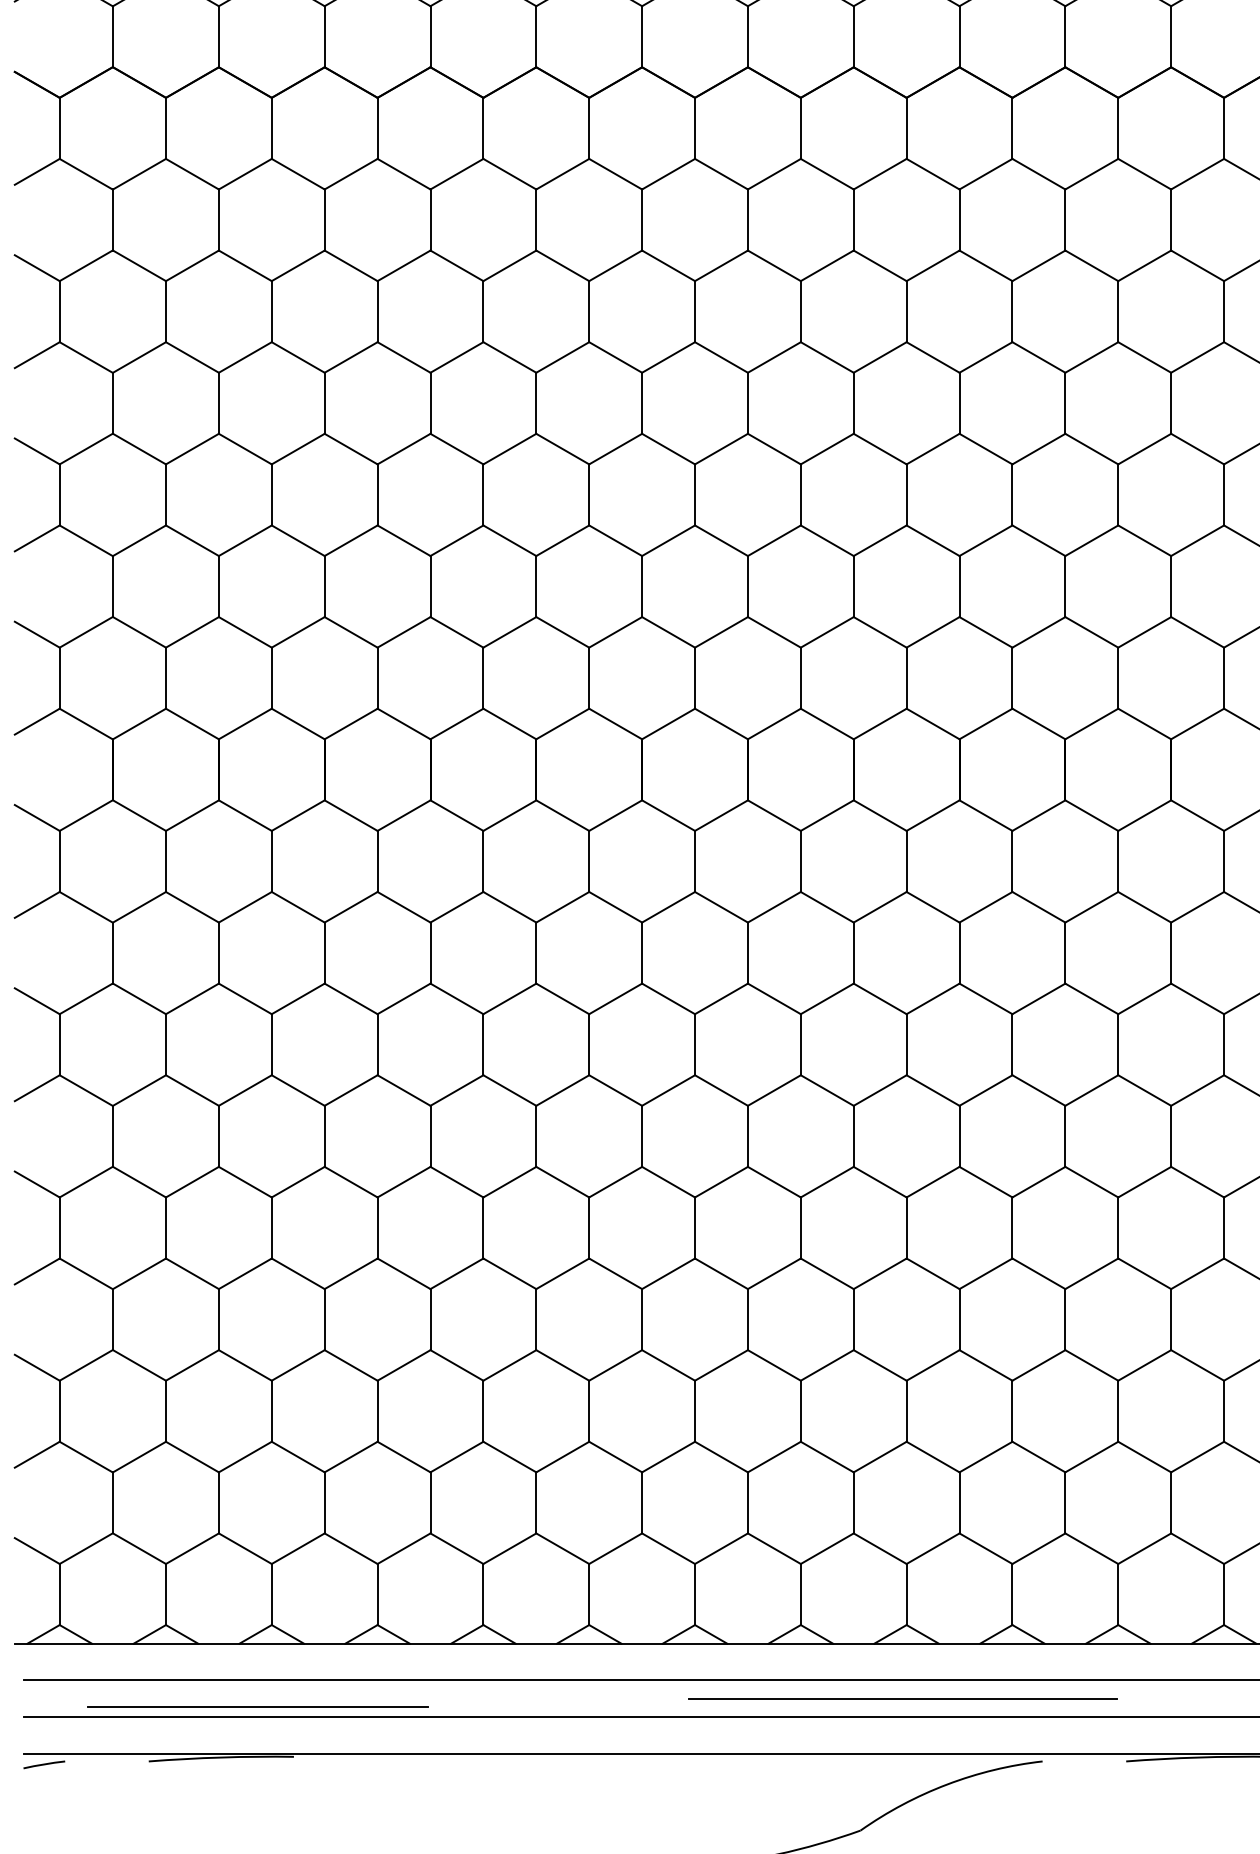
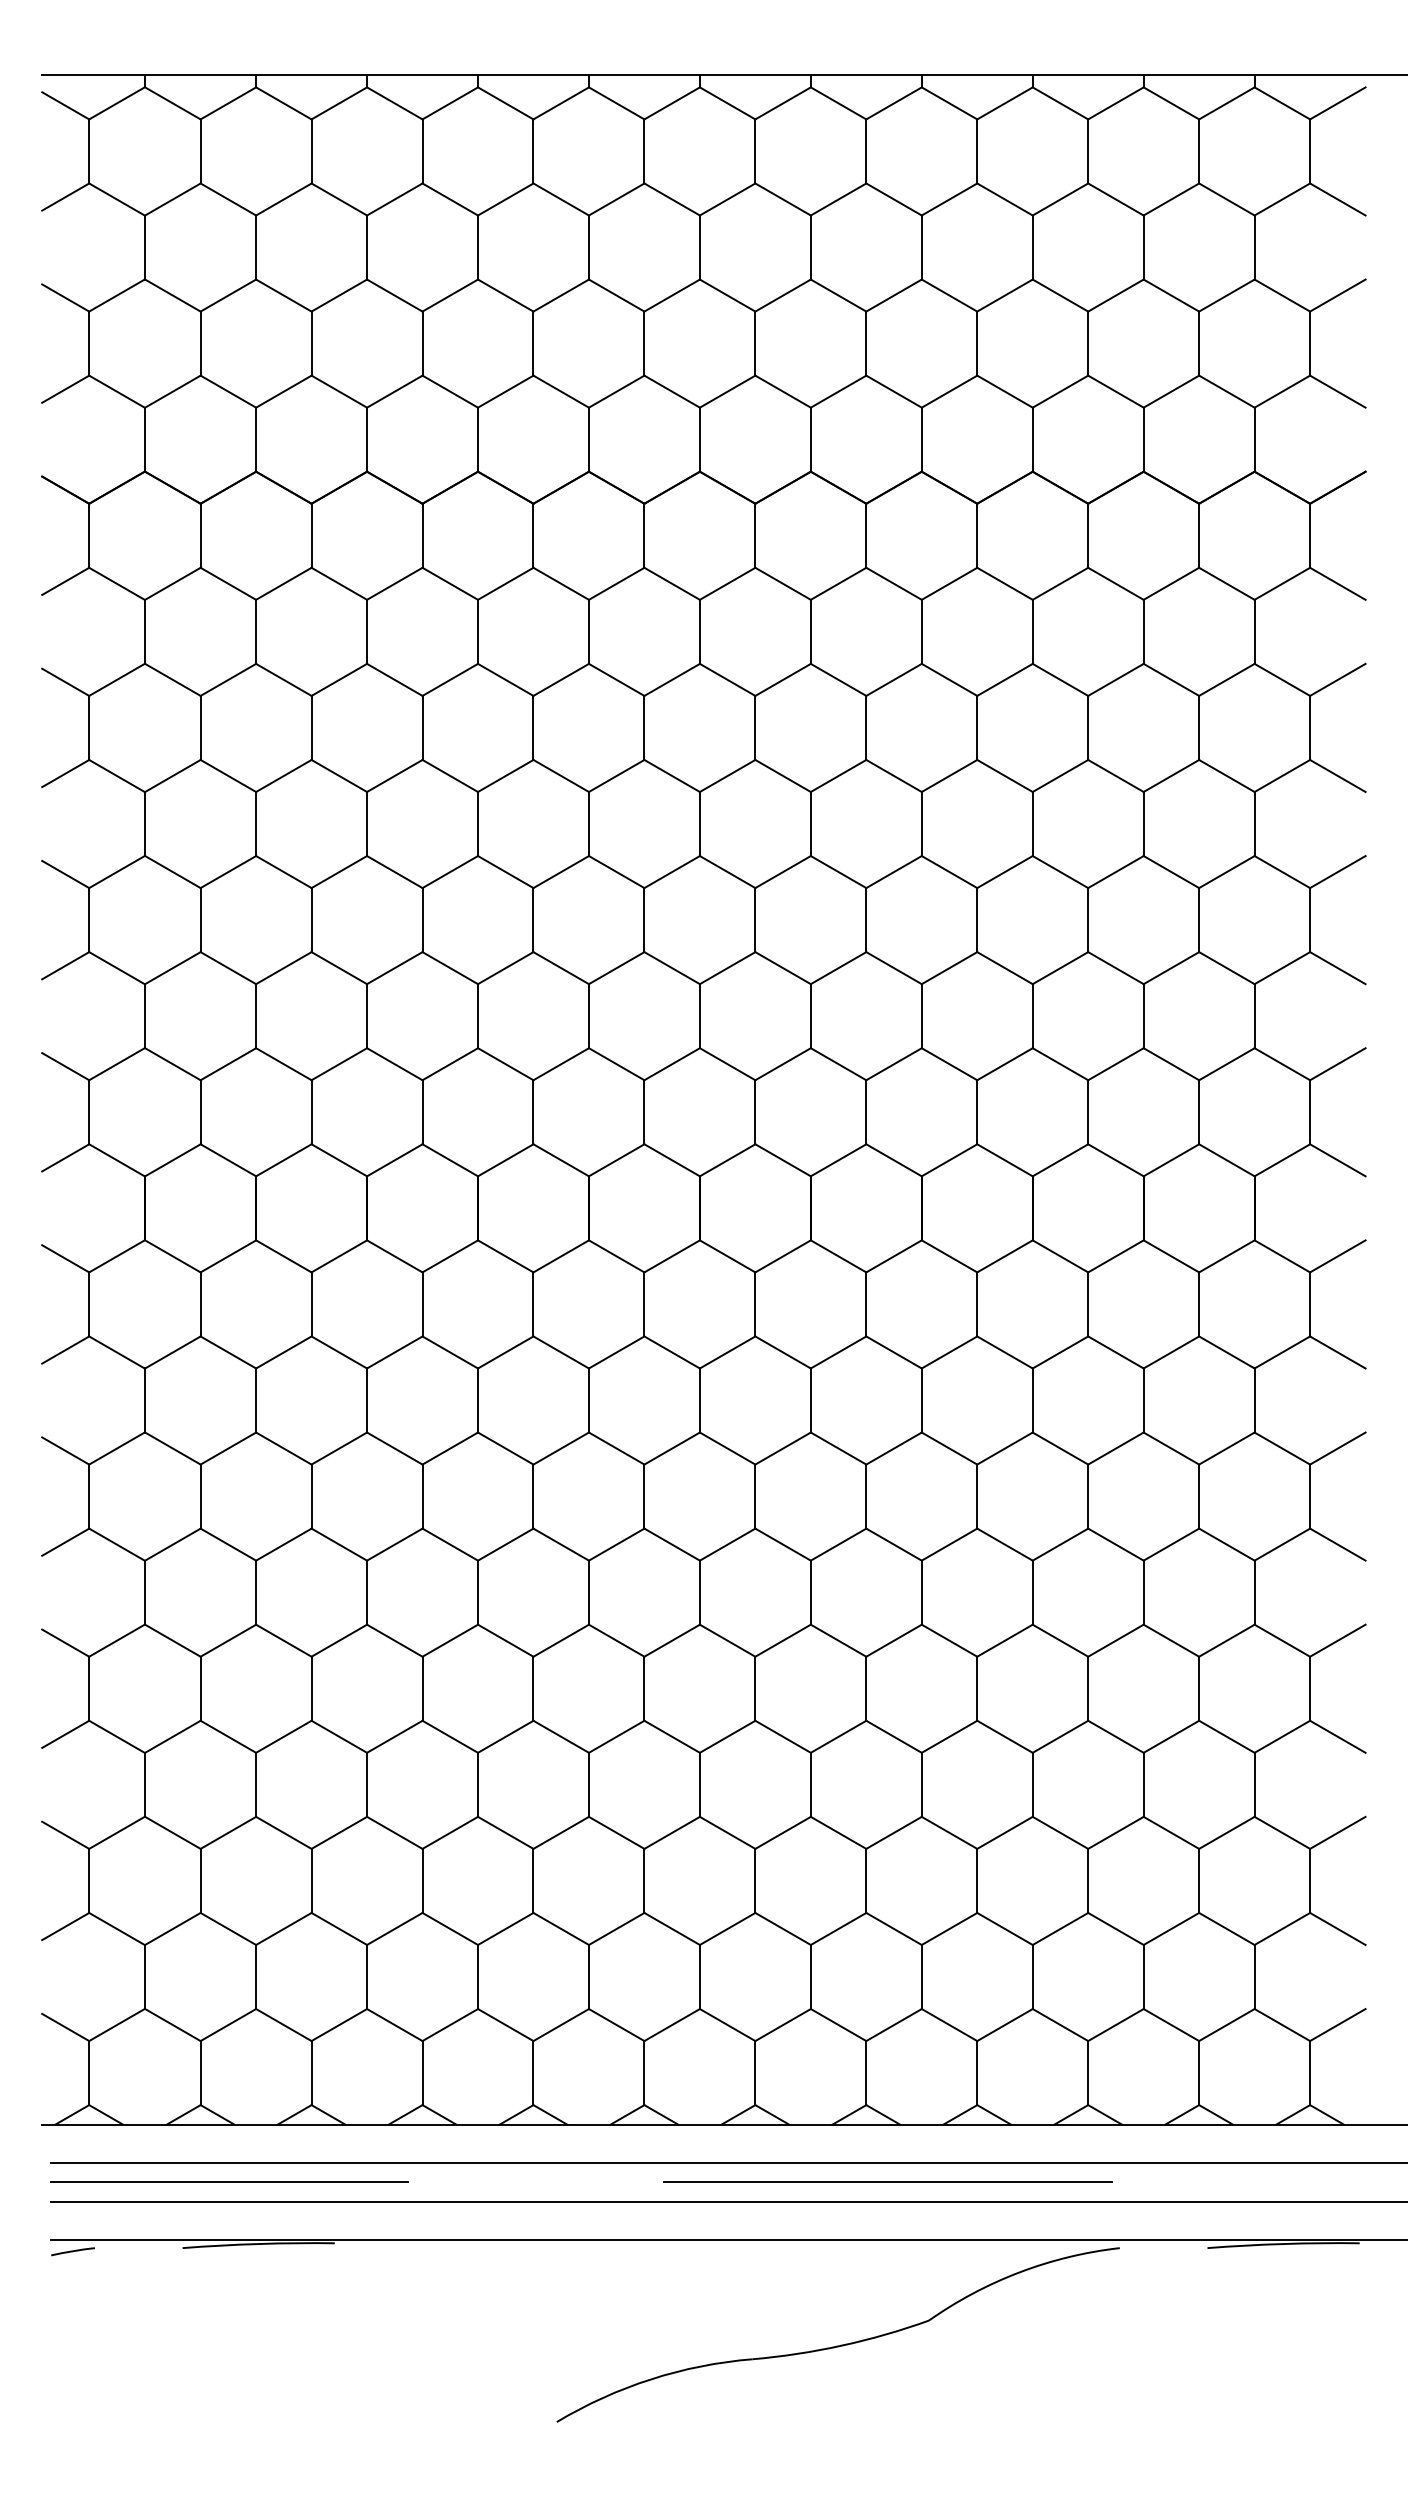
line: (902, 1697) -> (887, 2181), moved
line: (258, 1706) -> (229, 2181), moved

